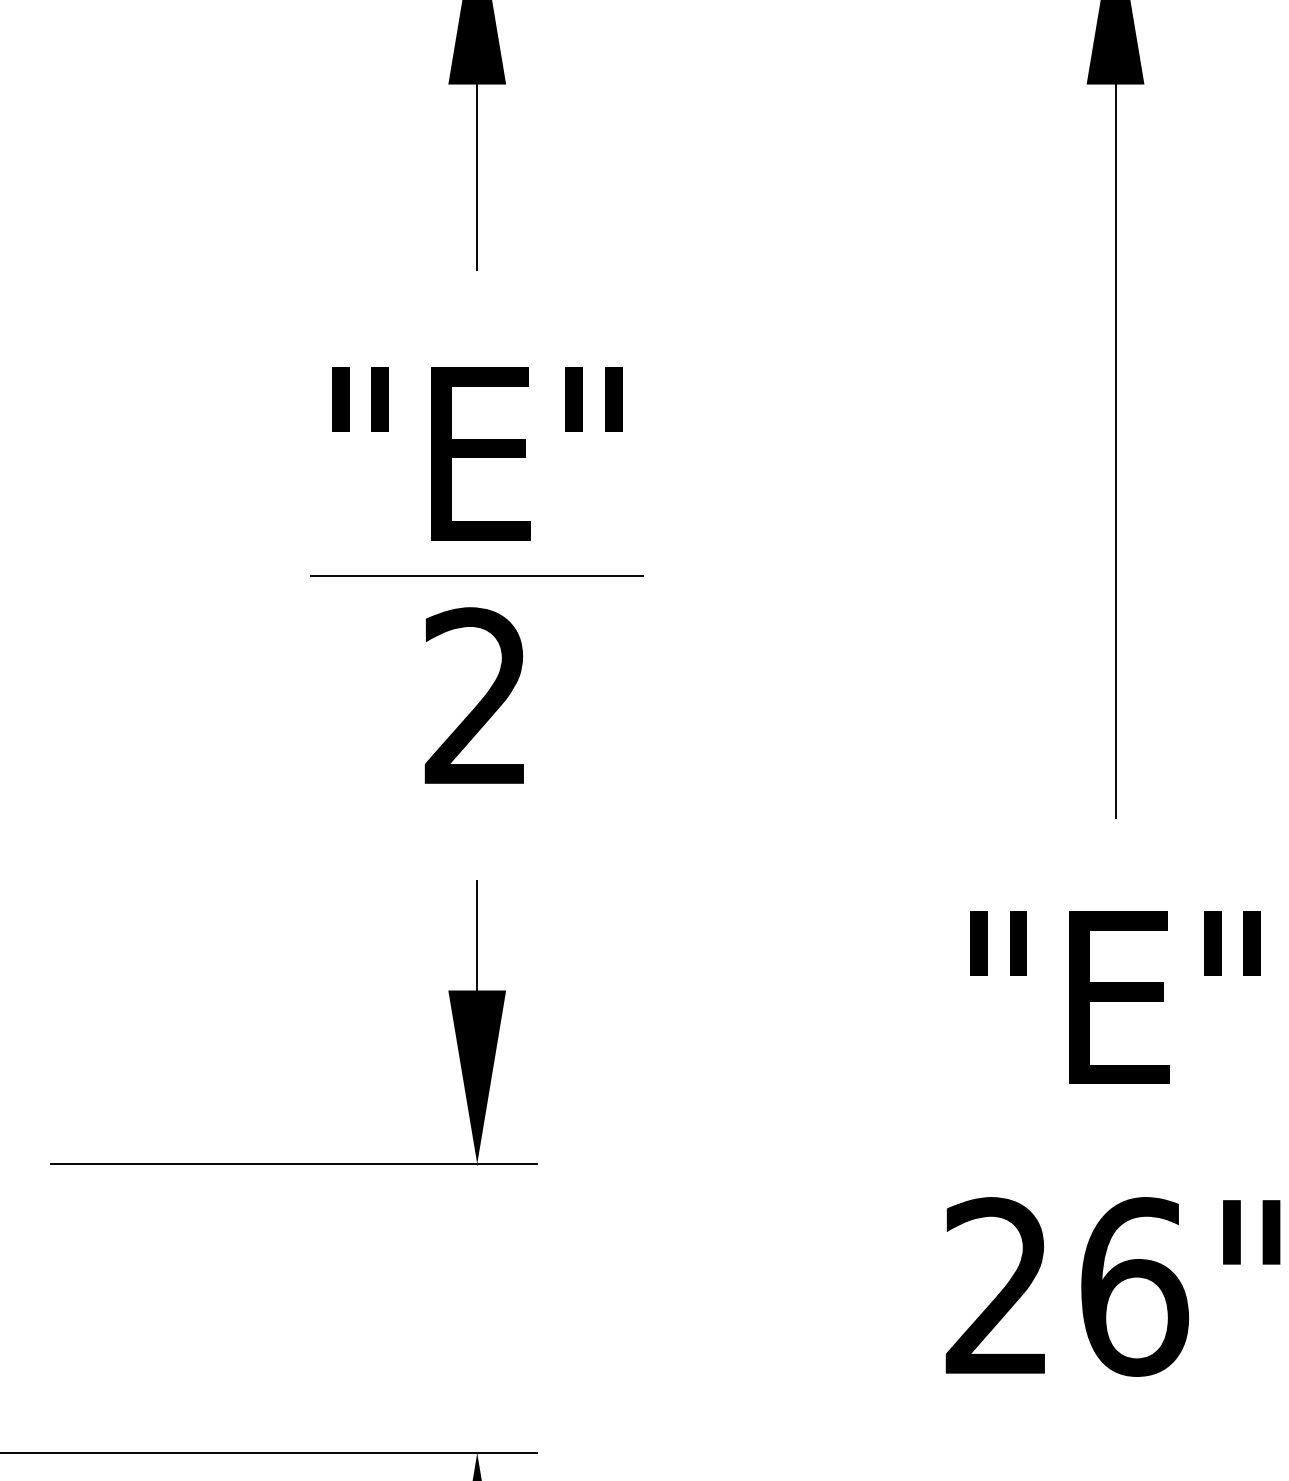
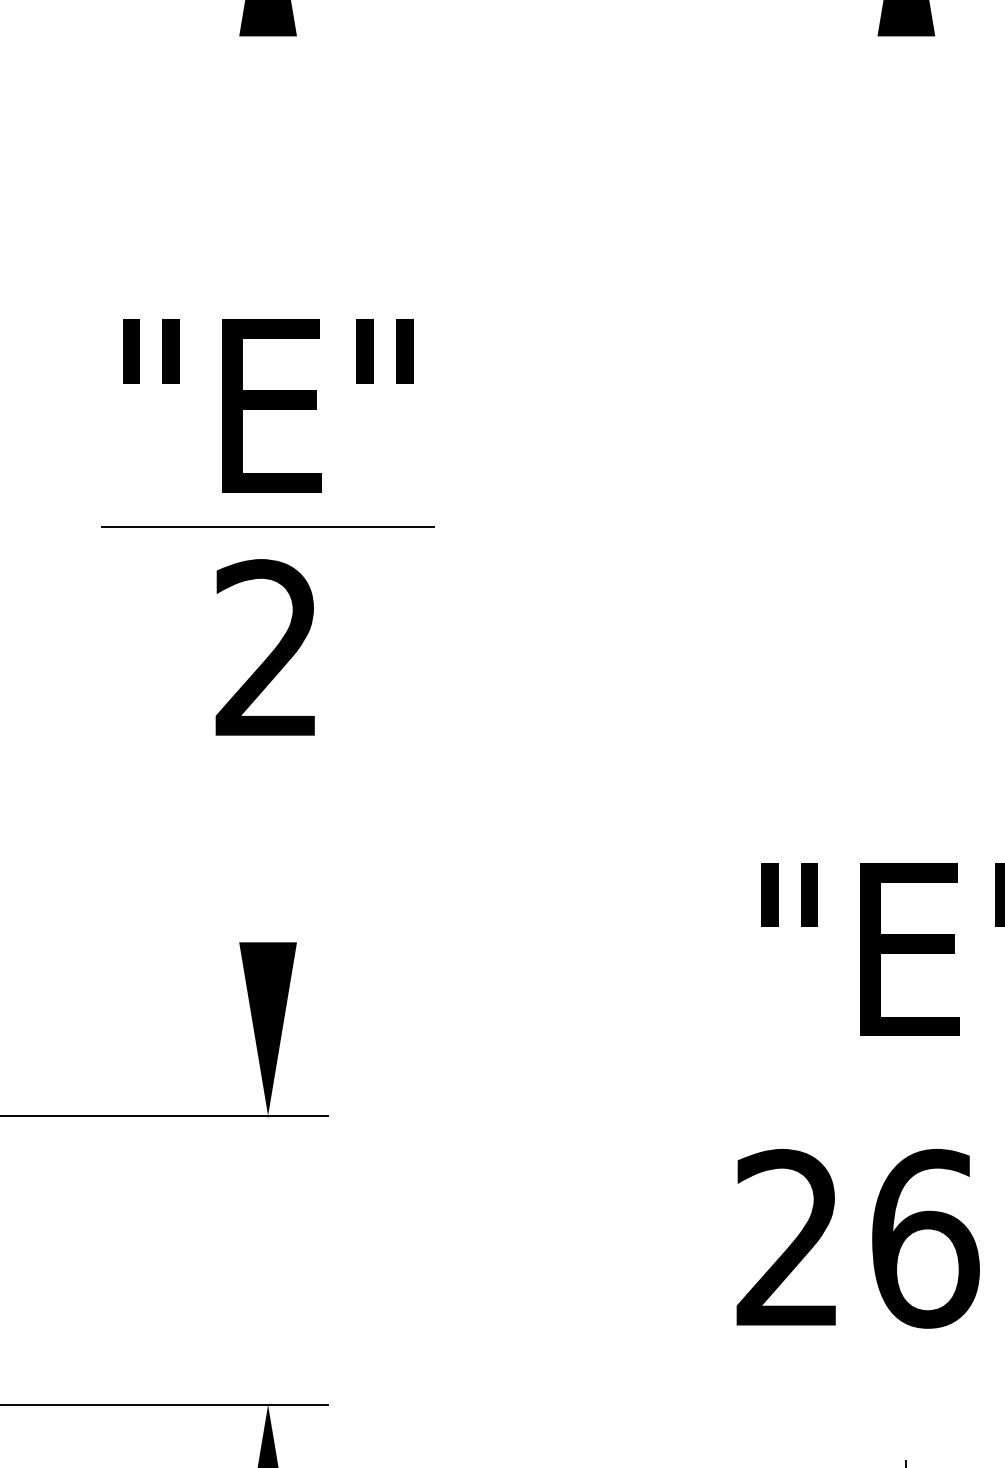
line: (477, 176) -> (268, 128), removed
line: (1115, 451) -> (906, 403), removed
line: (477, 935) -> (268, 887), removed

